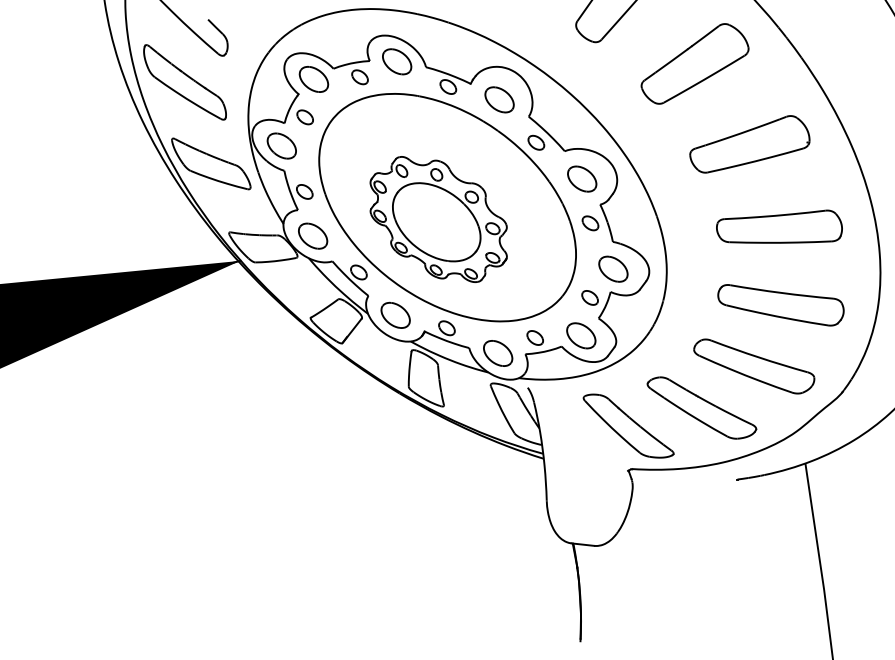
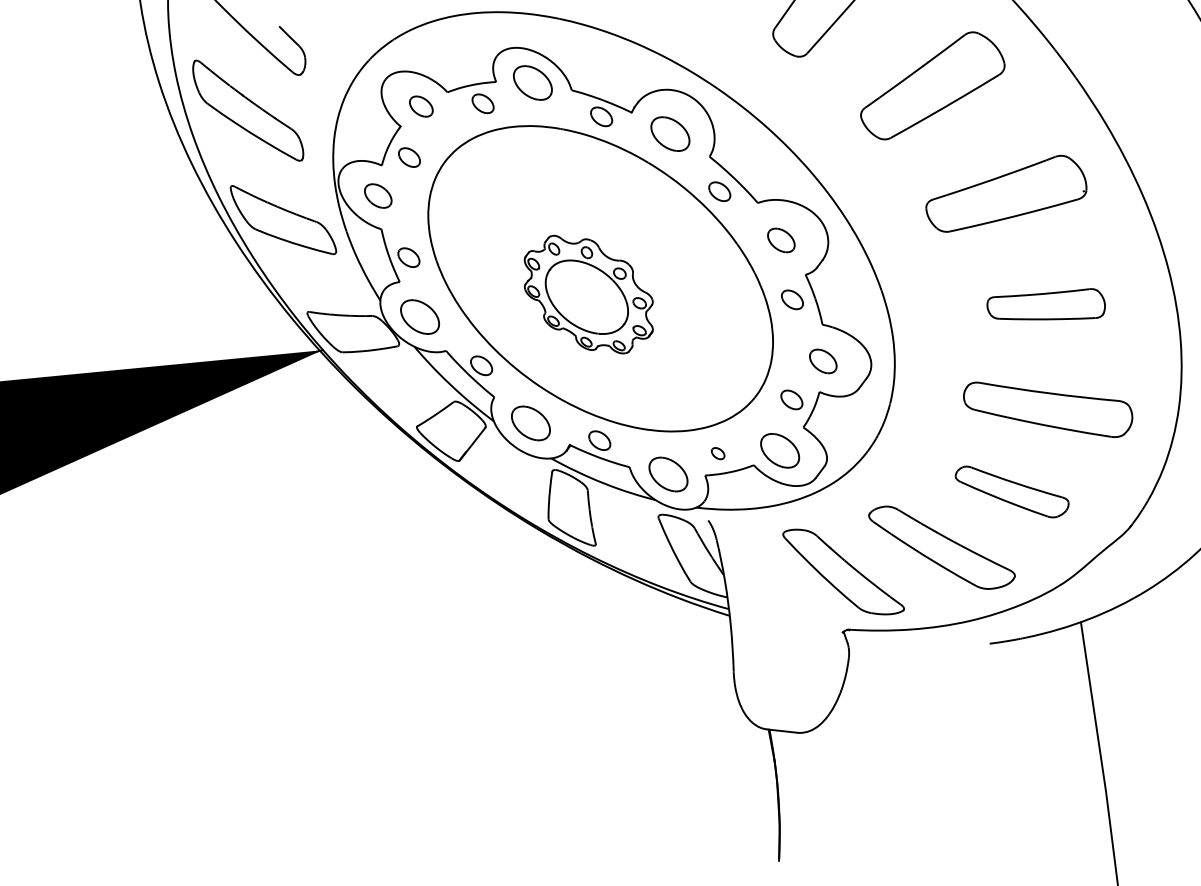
part: (314, 79) -> (421, 106), size x0.6
part: (282, 145) -> (378, 195), size x0.7
part: (582, 179) -> (781, 240), size x0.7
part: (438, 219) -> (588, 294), size x0.7
part: (779, 226) -> (1046, 303), size x0.7
part: (613, 269) -> (823, 361), size x0.7
part: (534, 337) -> (717, 453), size x0.6
part: (753, 366) -> (1011, 491), size x0.7

